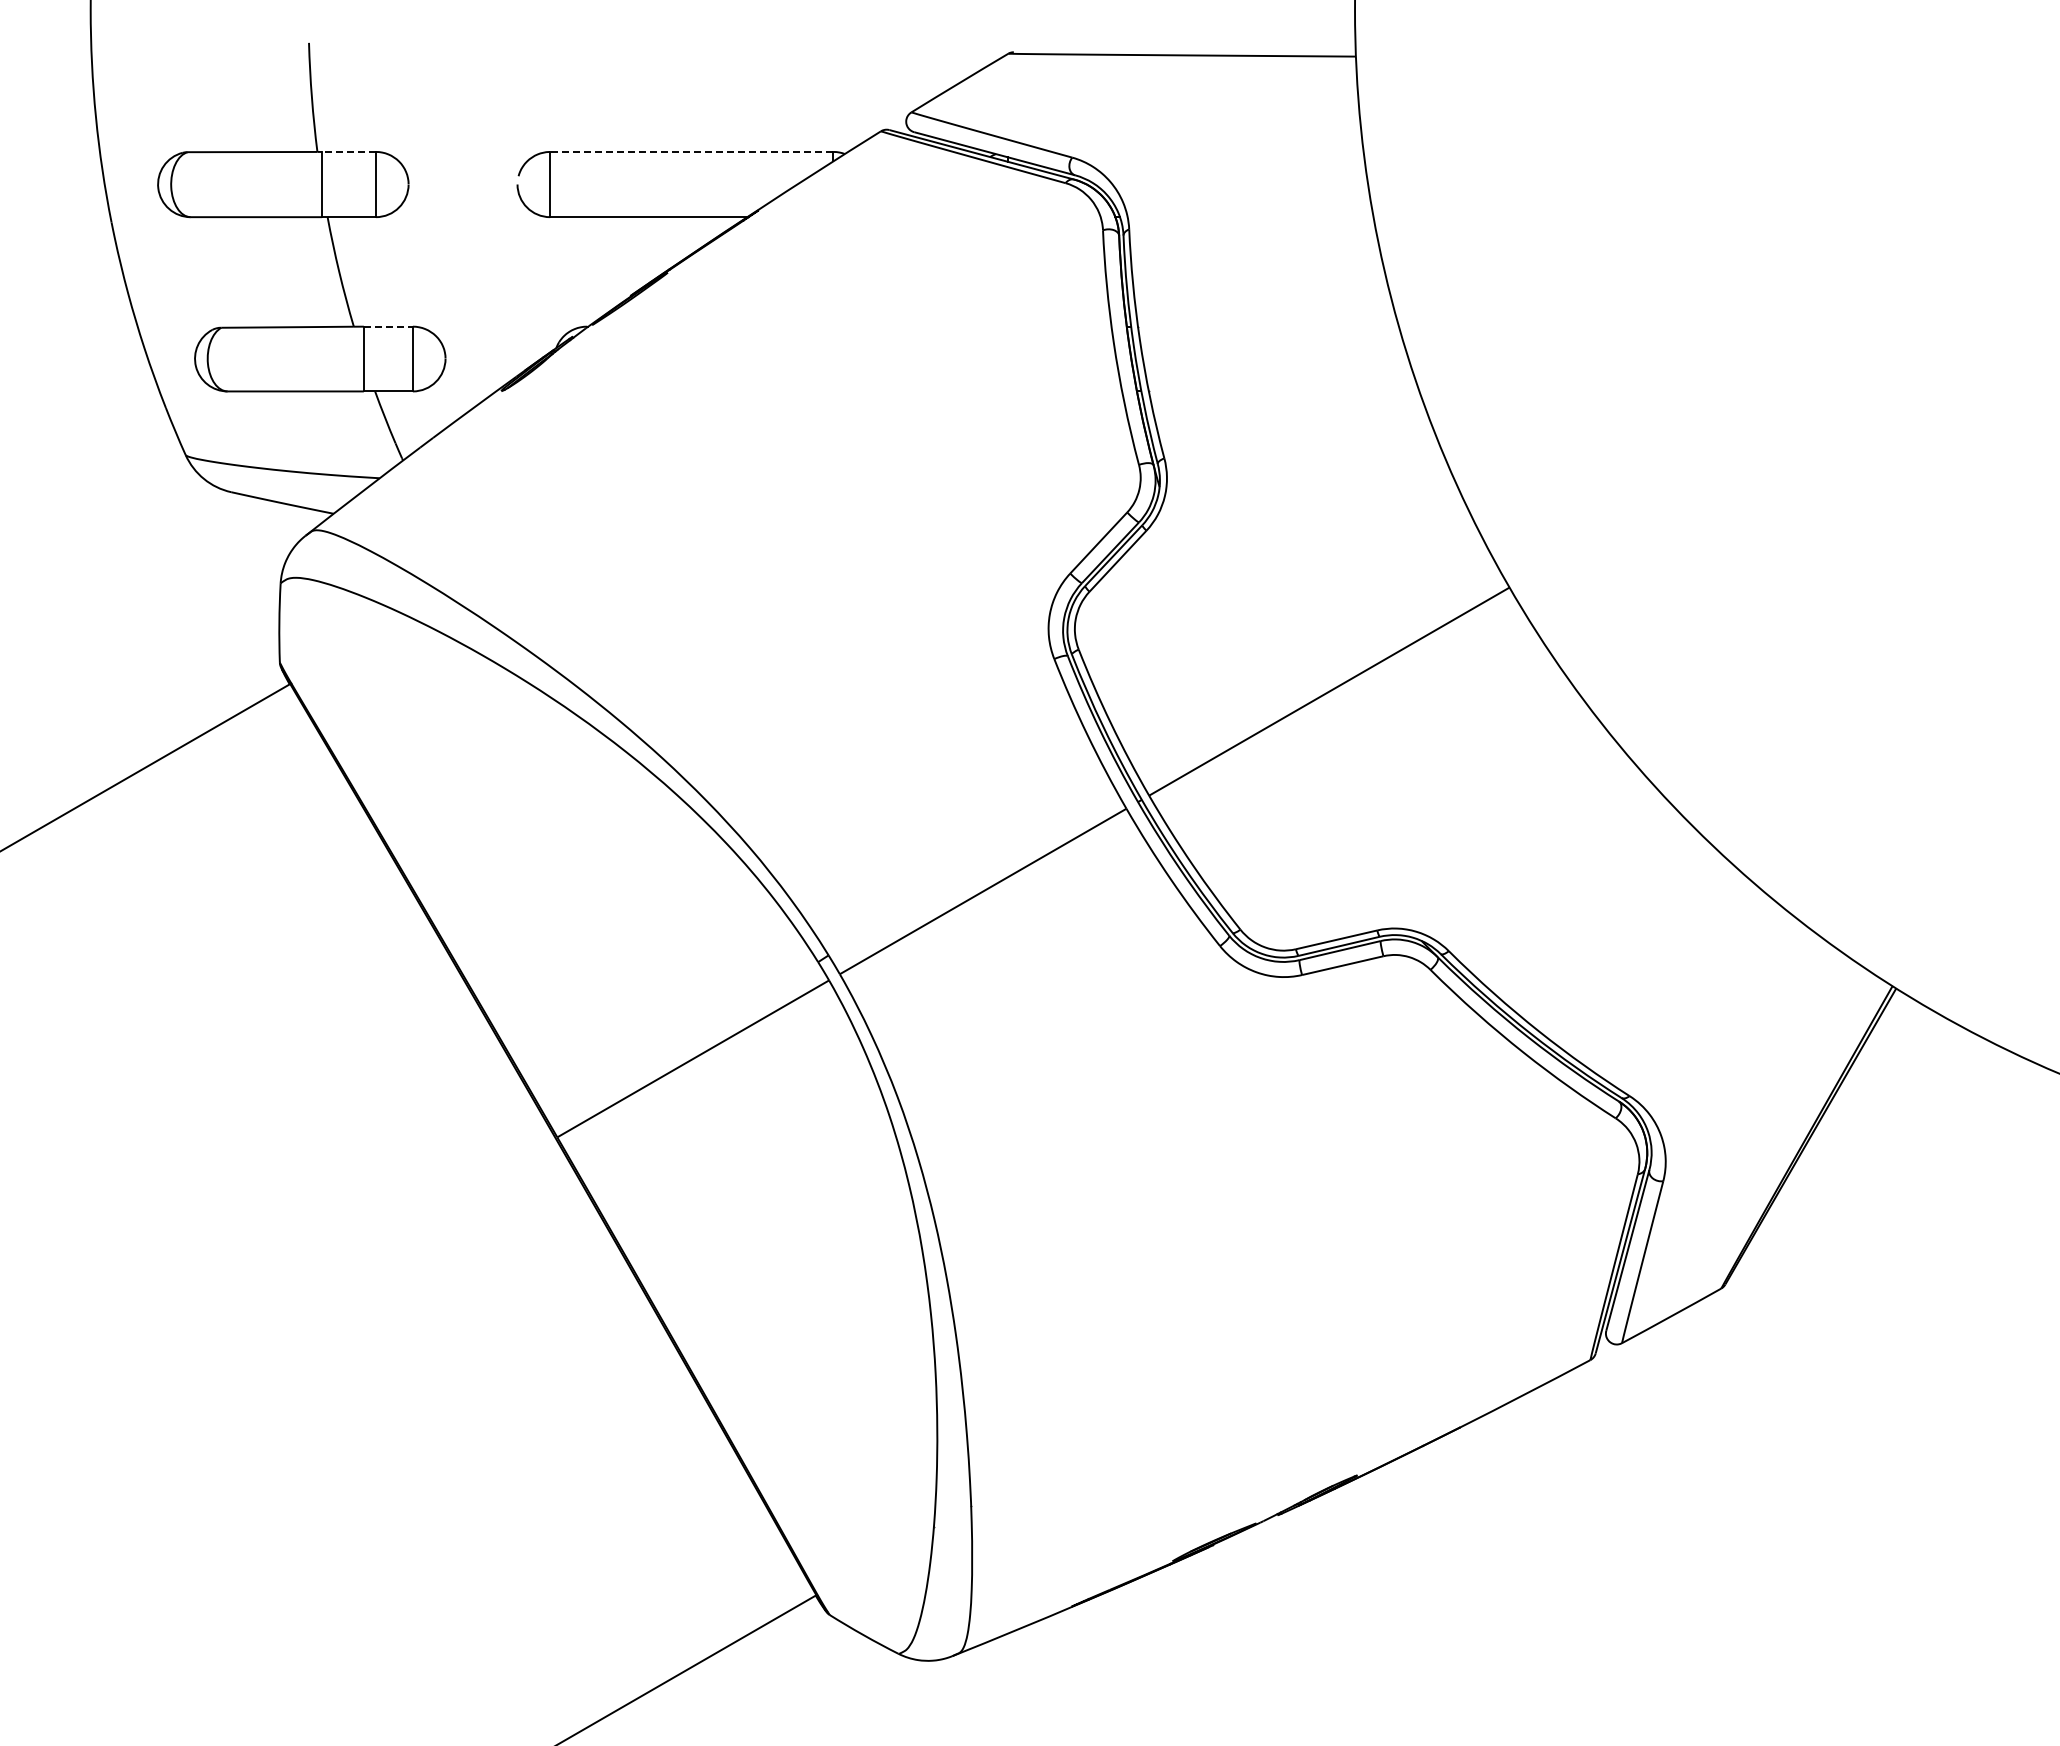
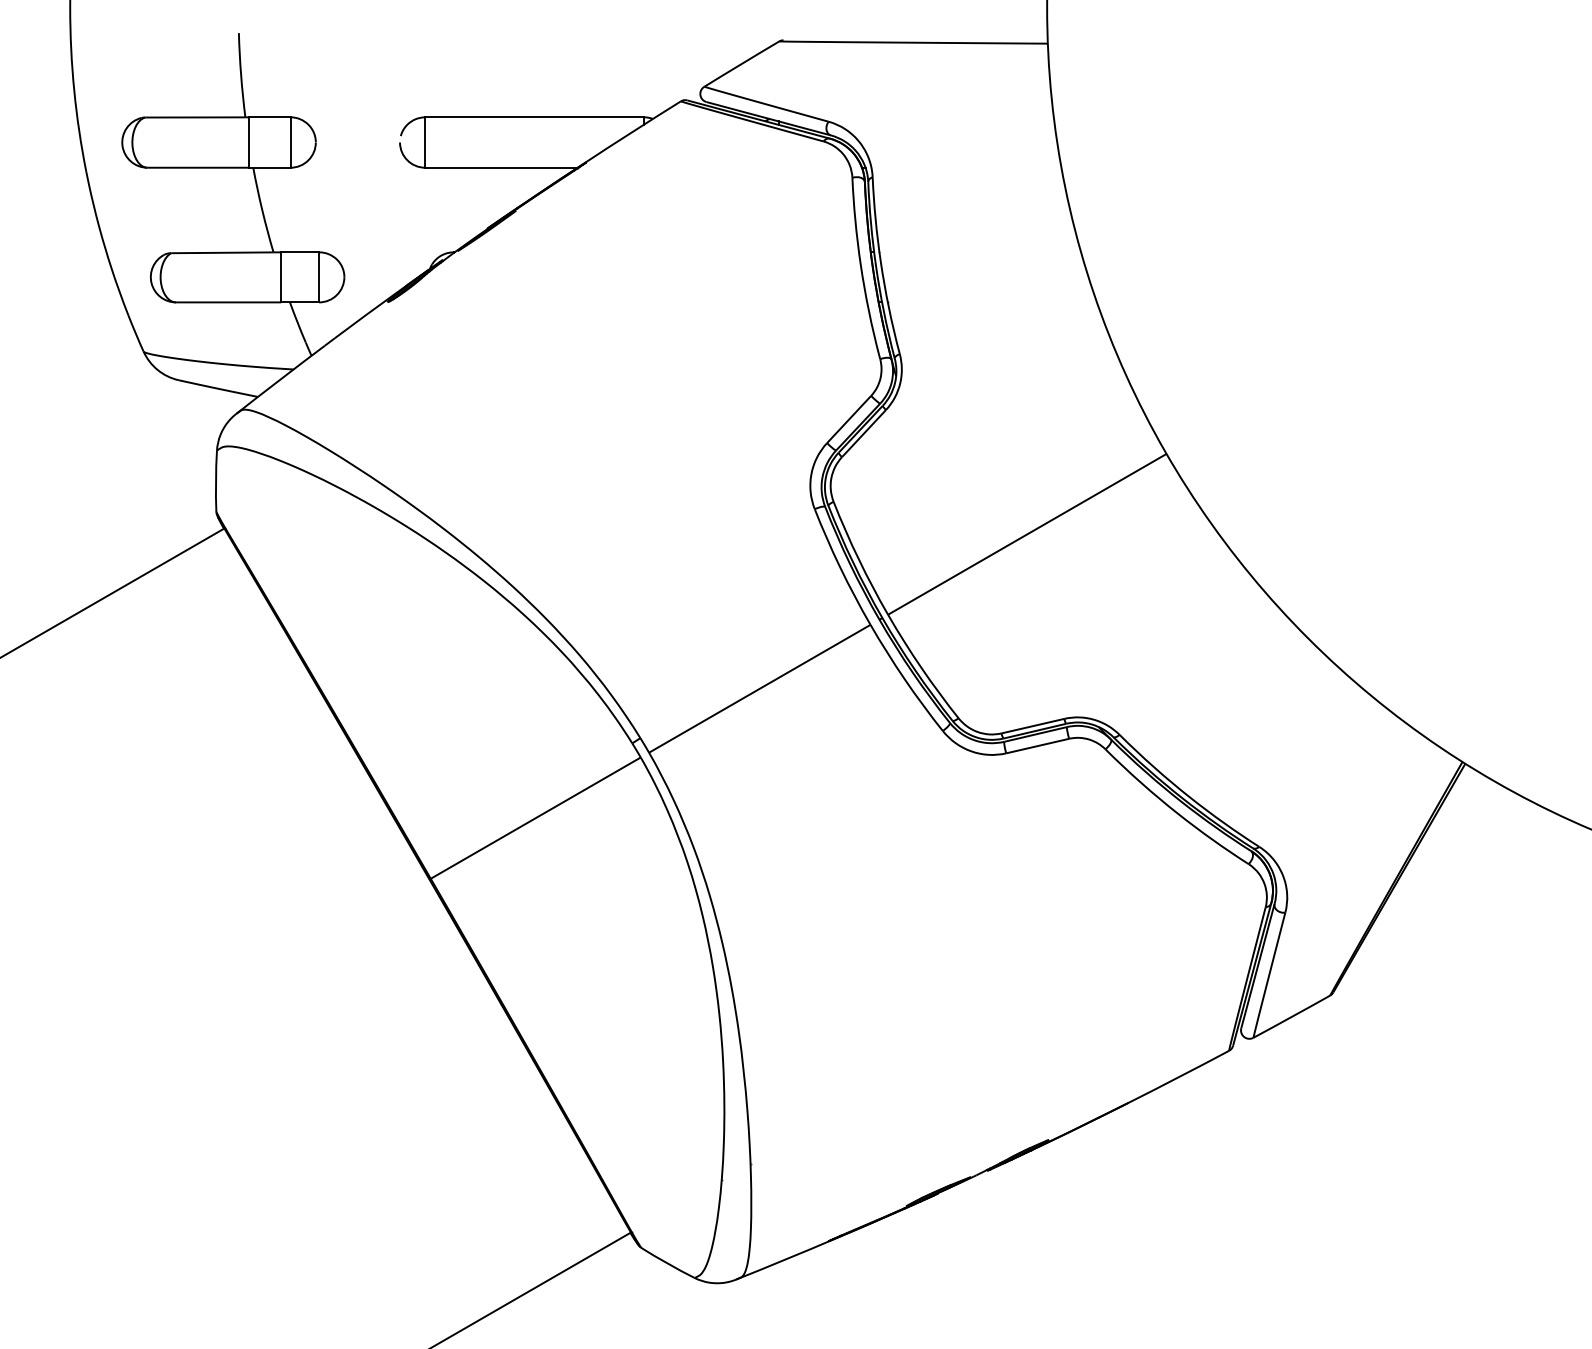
line: (348, 151) -> (269, 116), dashed -> solid
line: (691, 151) -> (534, 116), dashed -> solid
line: (388, 326) -> (300, 252), dashed -> solid

